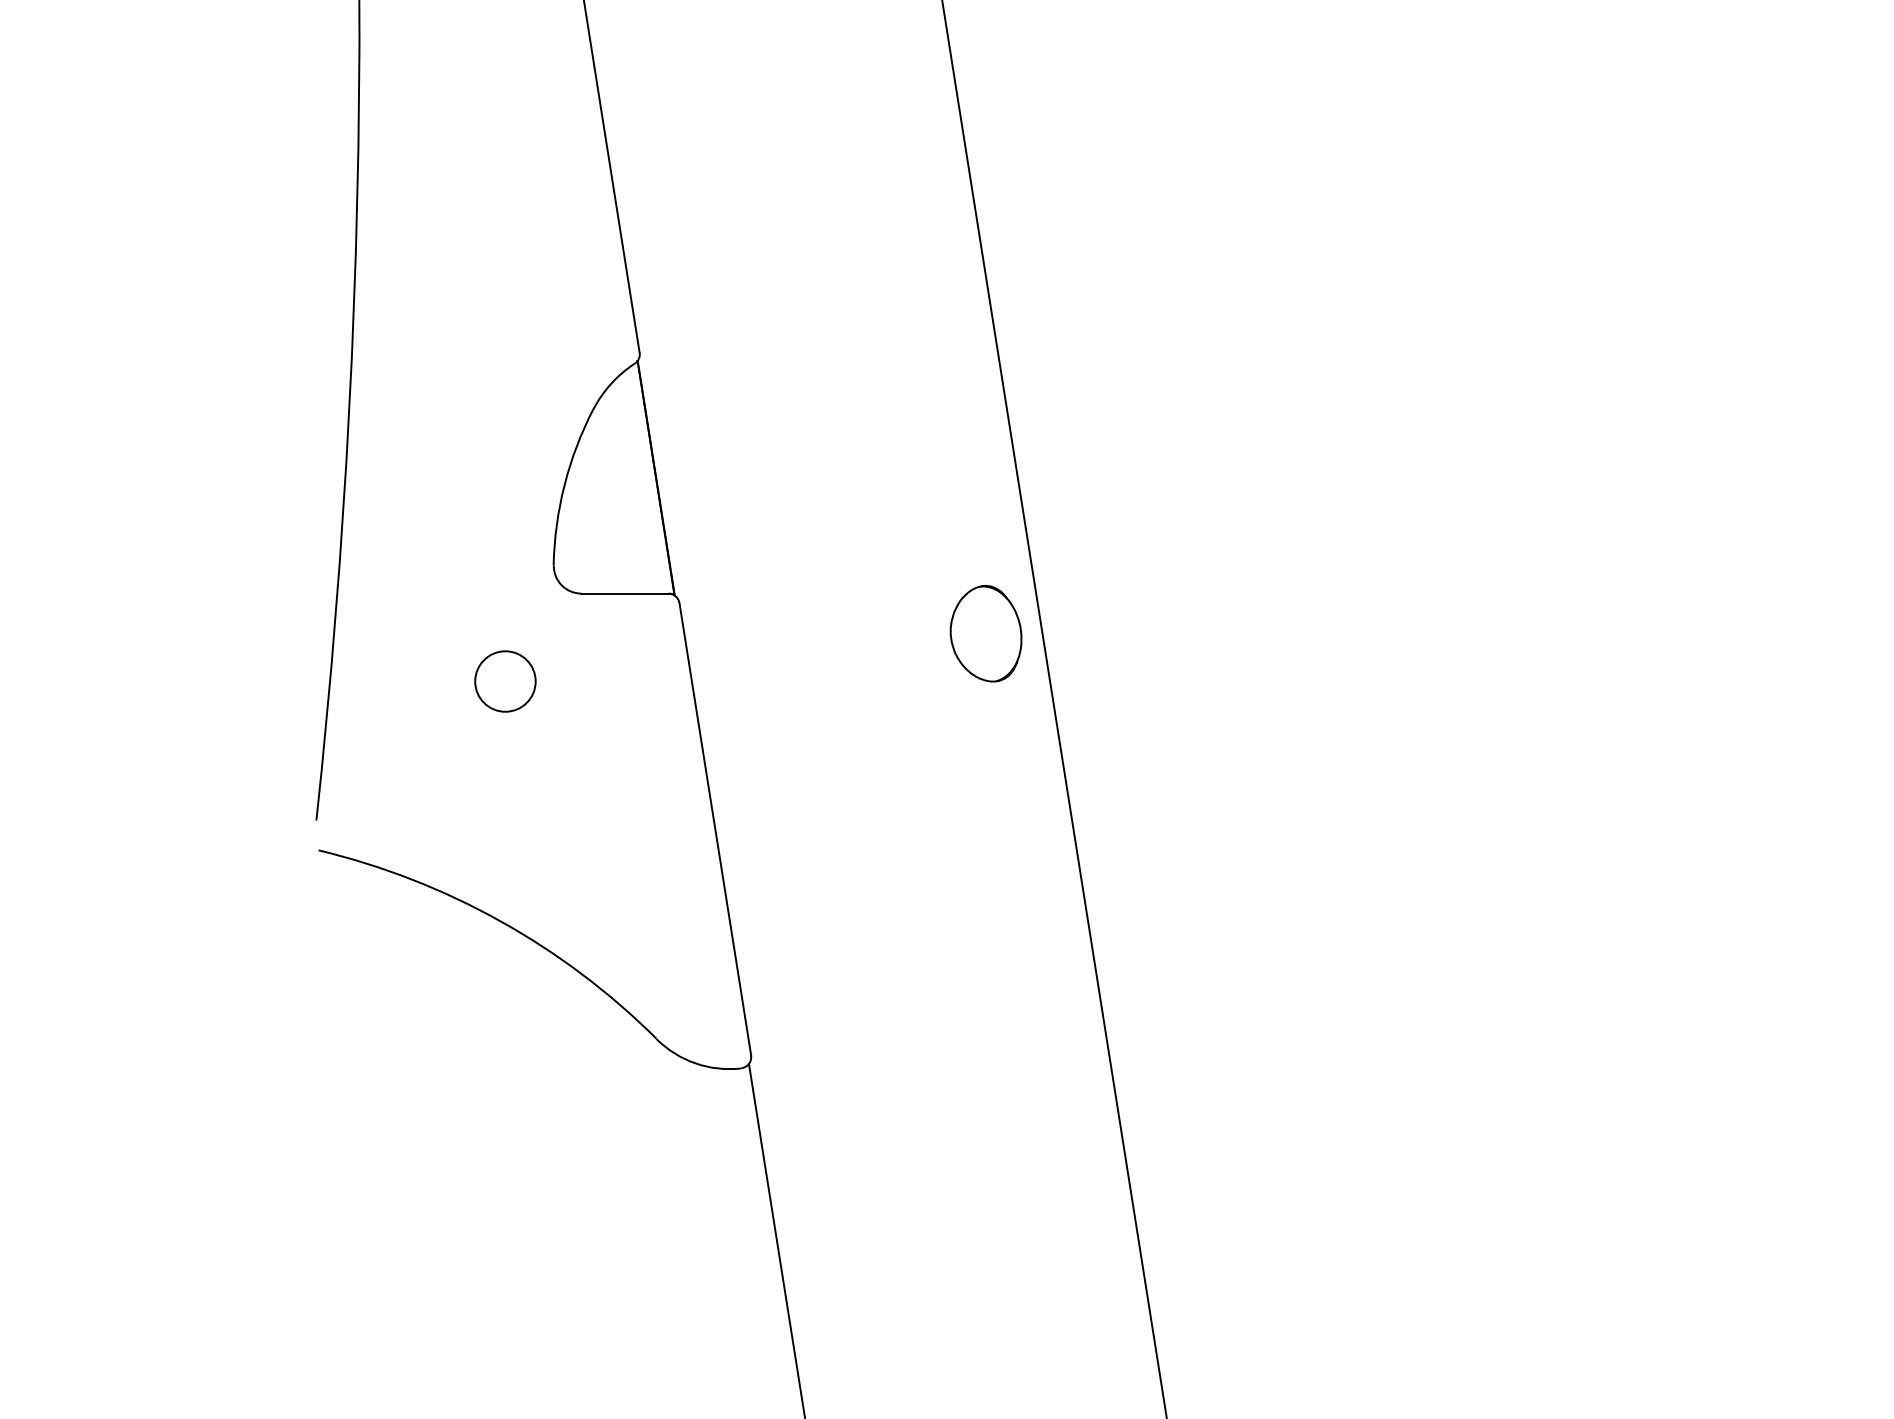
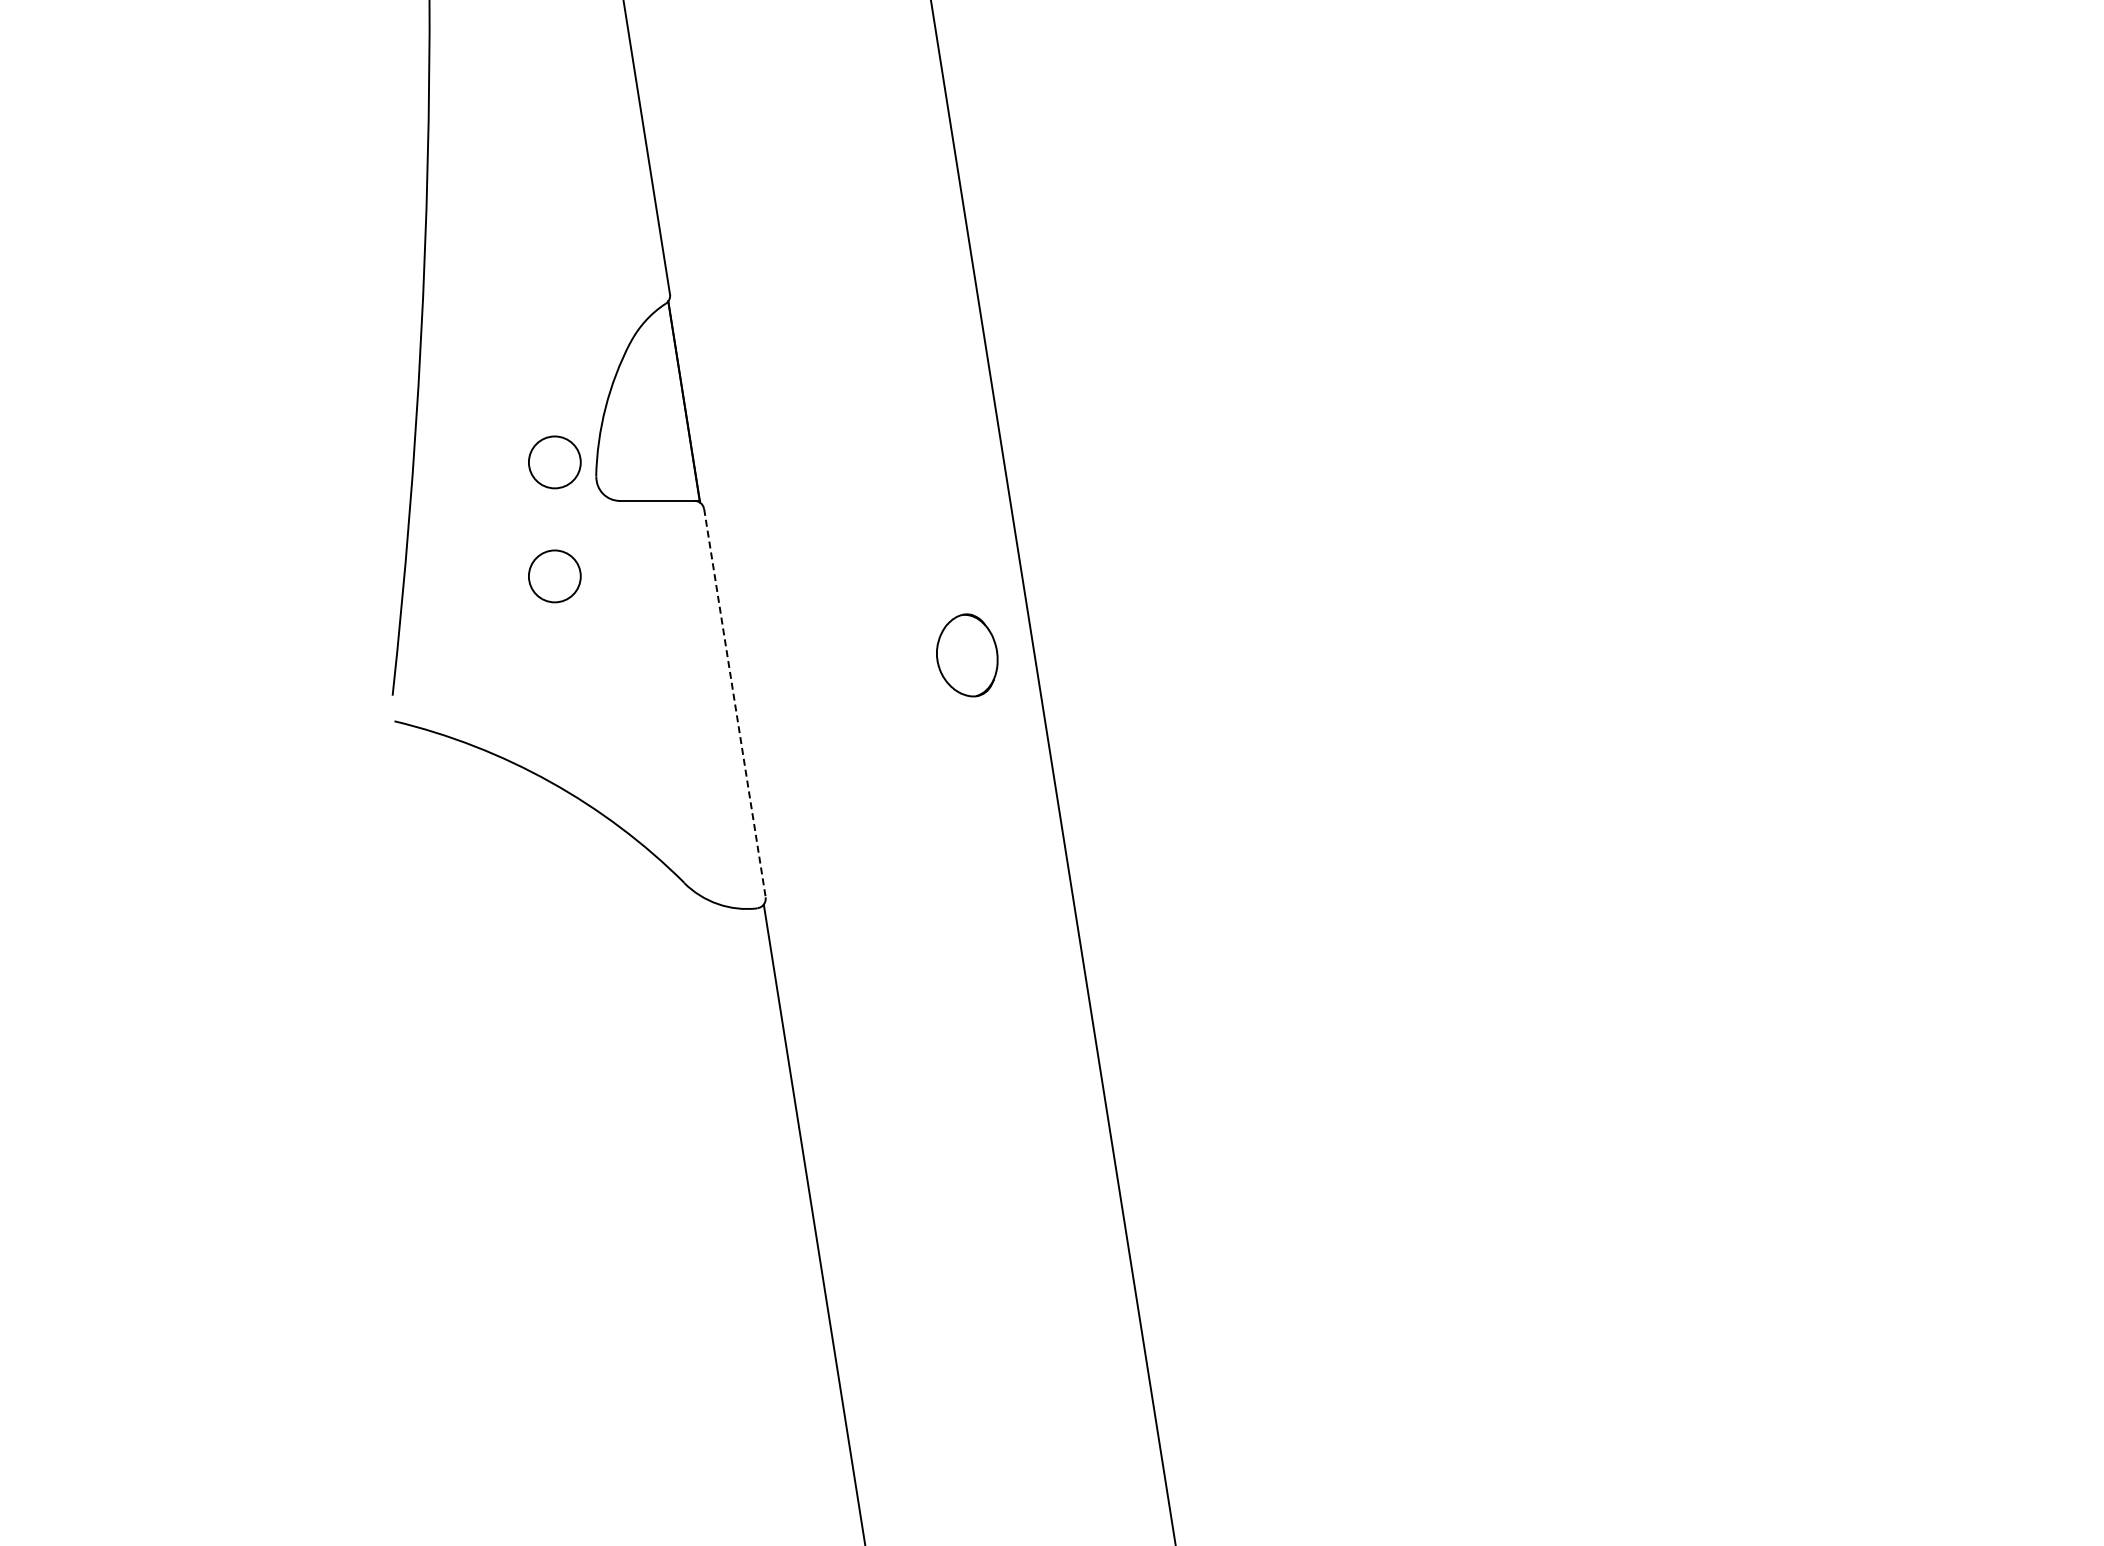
circle: (505, 548) -> (554, 462), added
part: (986, 633) -> (967, 655), moved
line: (714, 829) -> (734, 703), solid -> dashed

